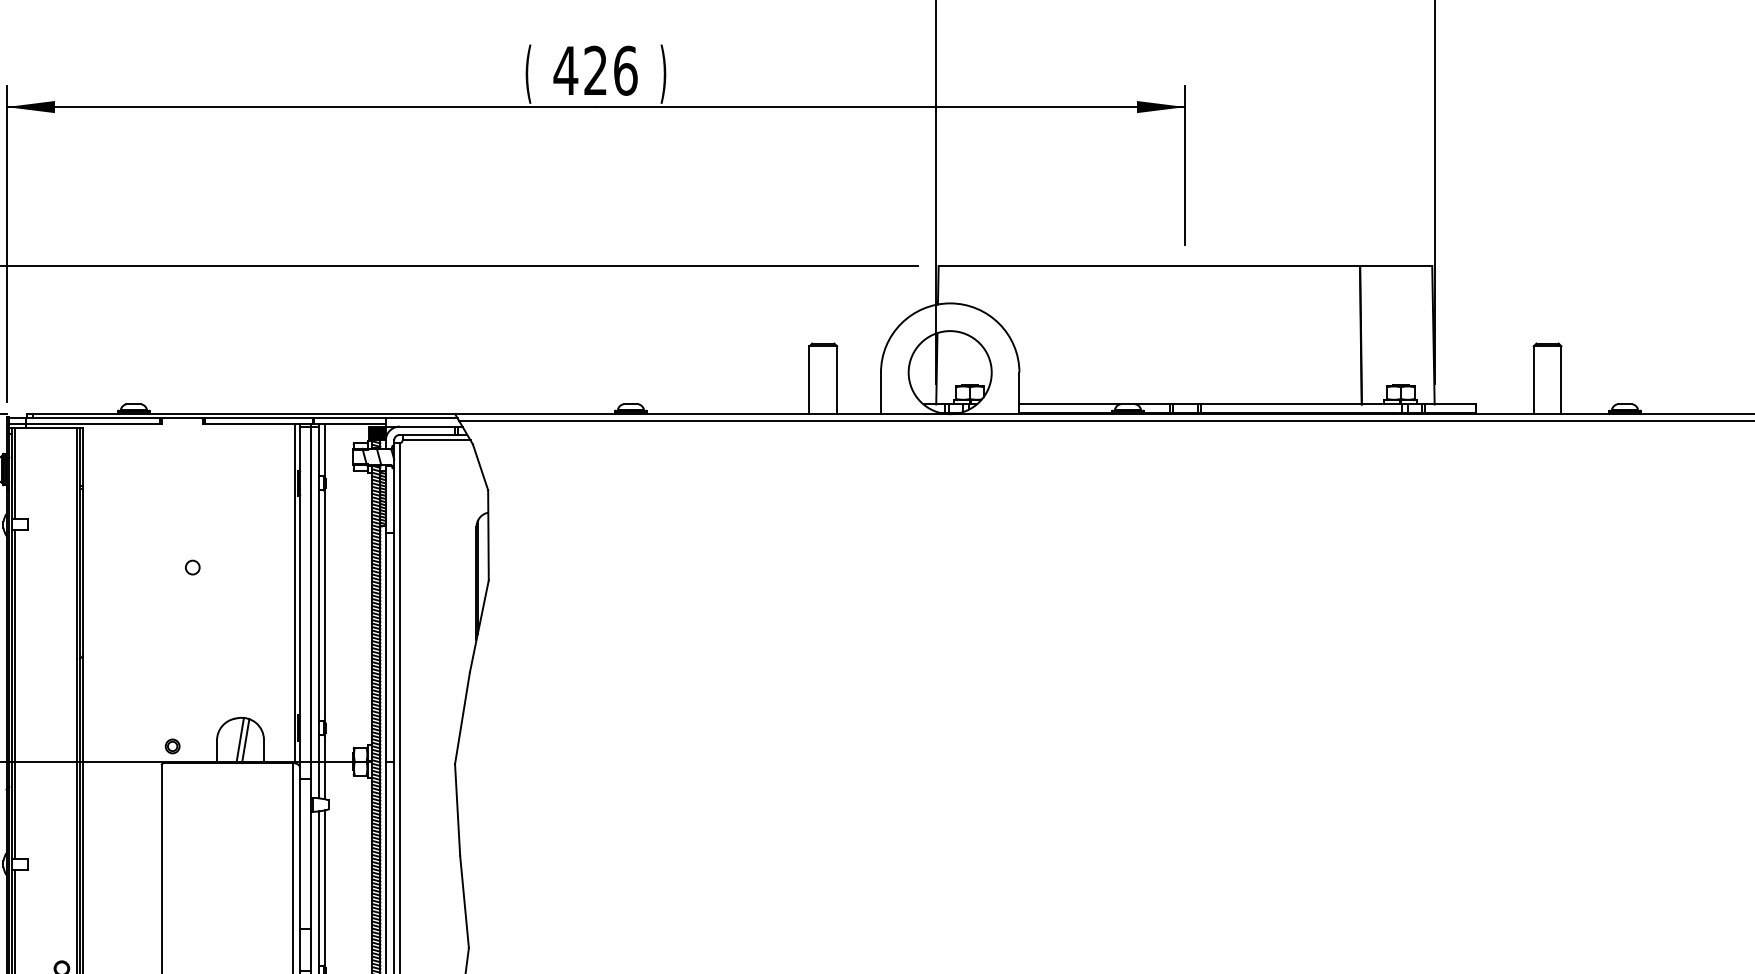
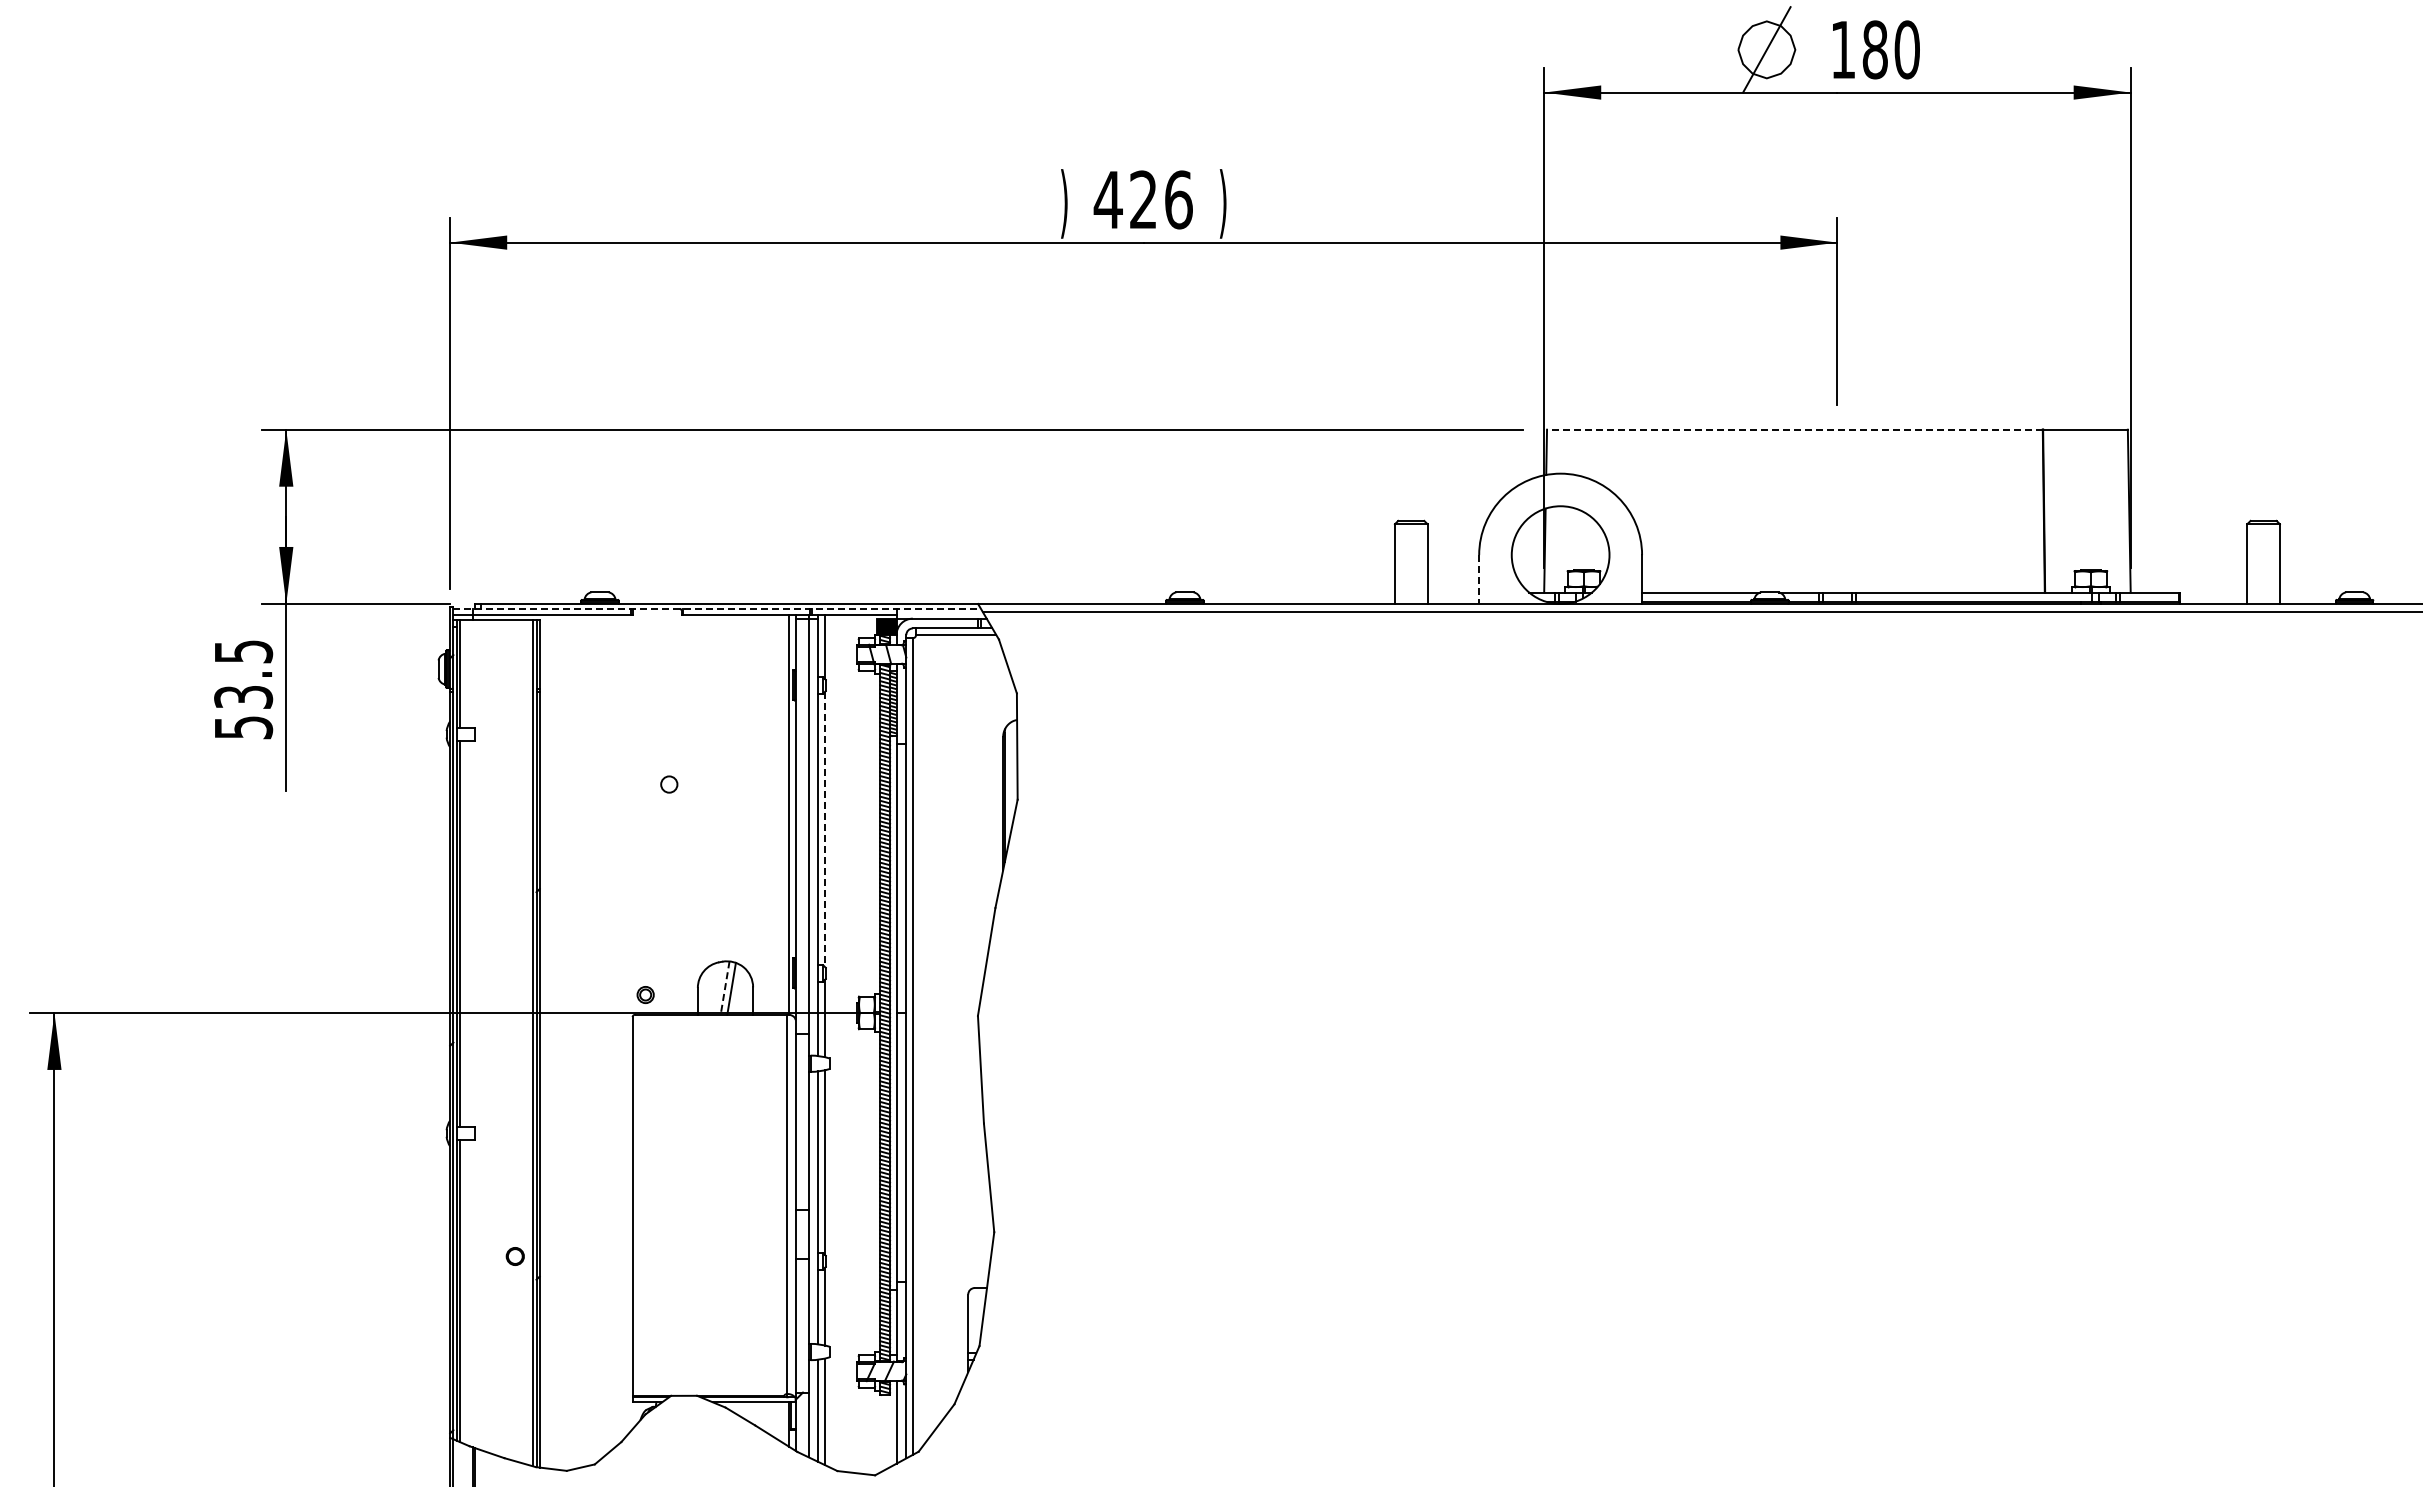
text: (528, 73) -> (1064, 203), ( -> )
line: (1148, 265) -> (1794, 429), solid -> dashed
line: (881, 394) -> (1479, 580), solid -> dashed
line: (233, 417) -> (717, 608), solid -> dashed
line: (324, 605) -> (824, 829), solid -> dashed
line: (240, 740) -> (725, 988), solid -> dashed

